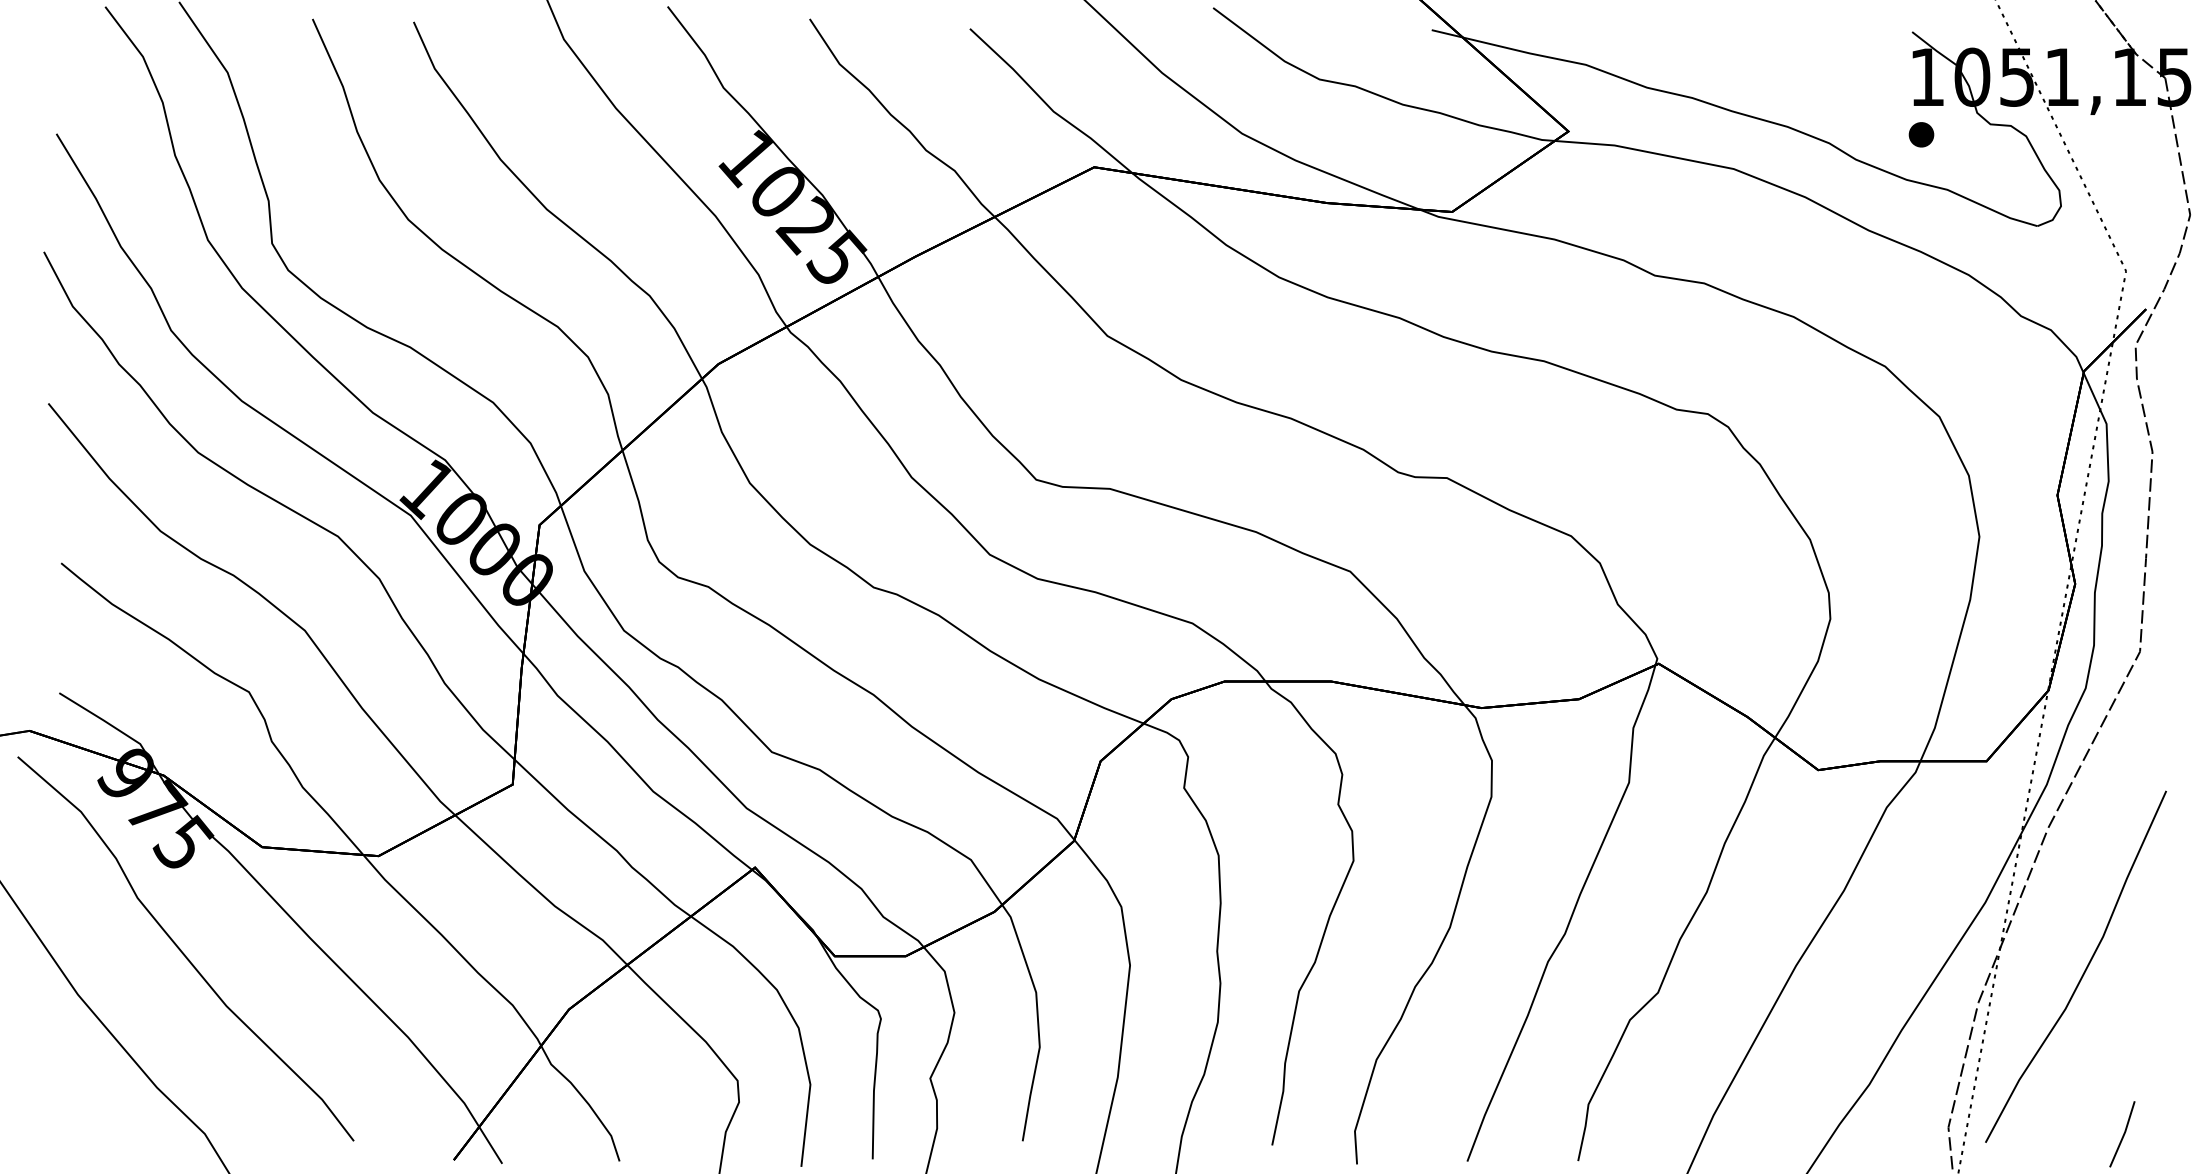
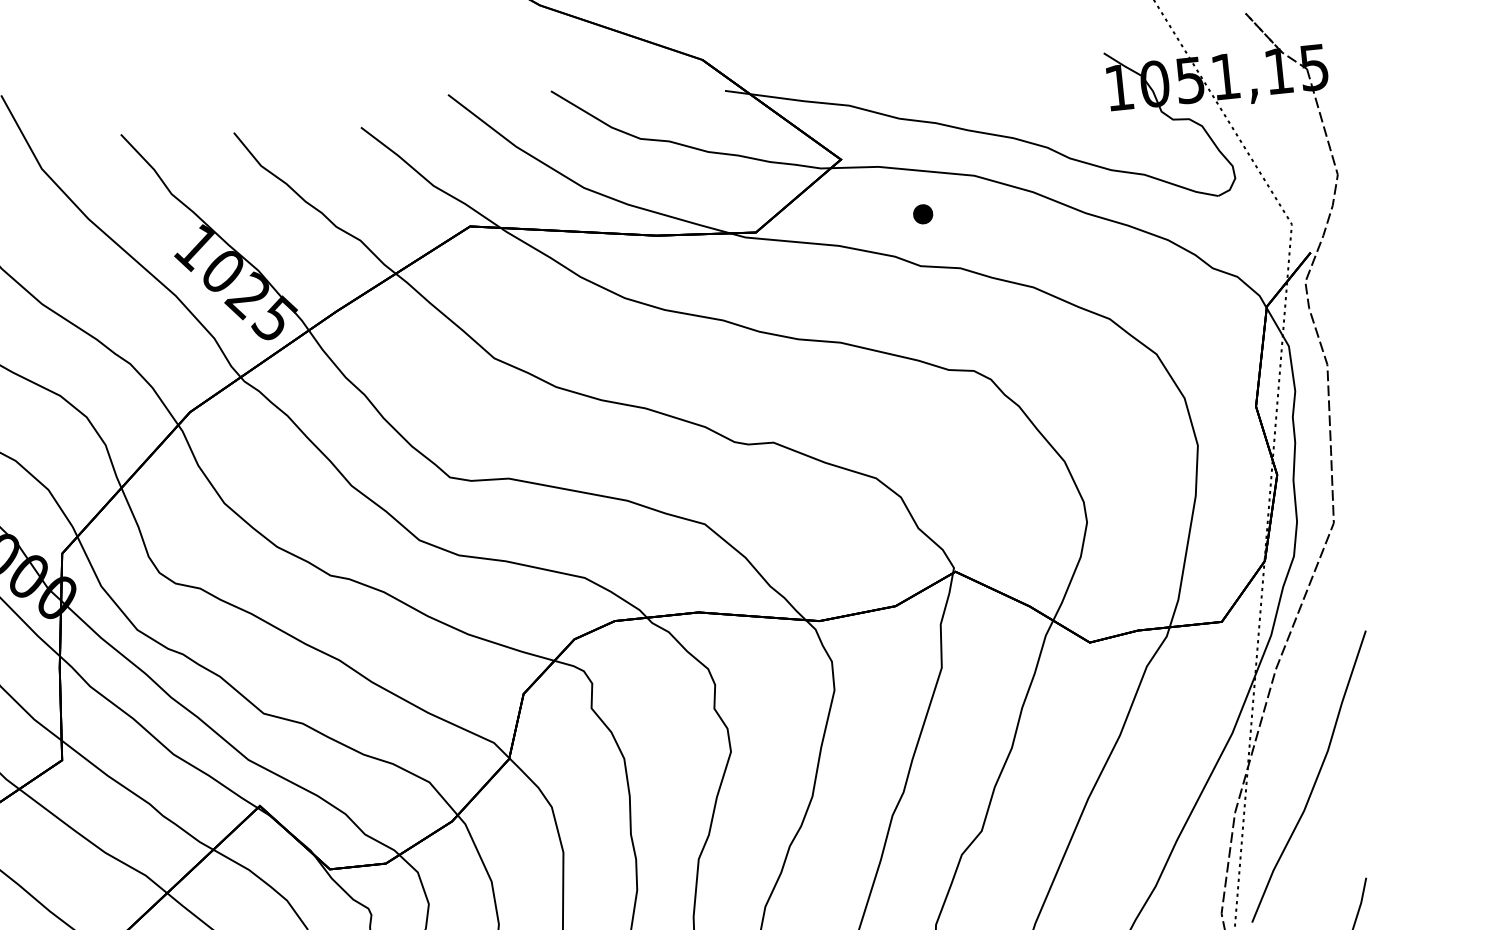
part: (1921, 134) -> (923, 214), moved

